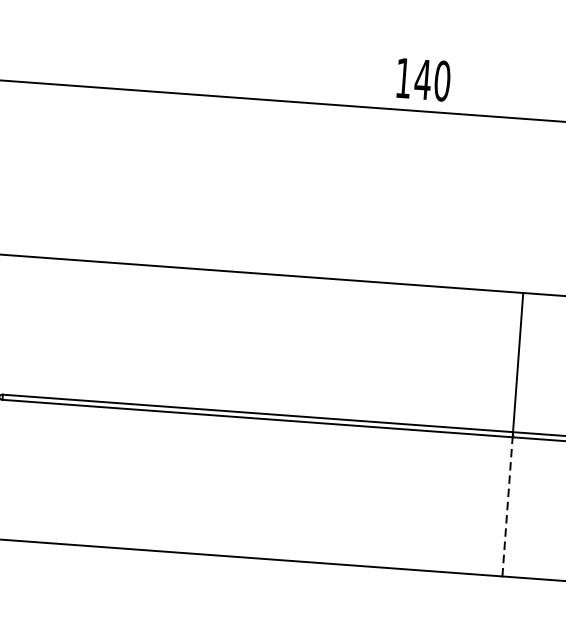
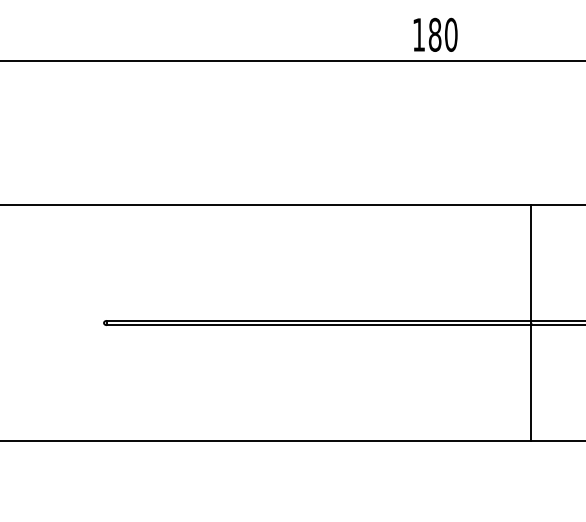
text: (422, 79) -> (434, 34), 140 -> 180
line: (507, 507) -> (530, 383), dashed -> solid

